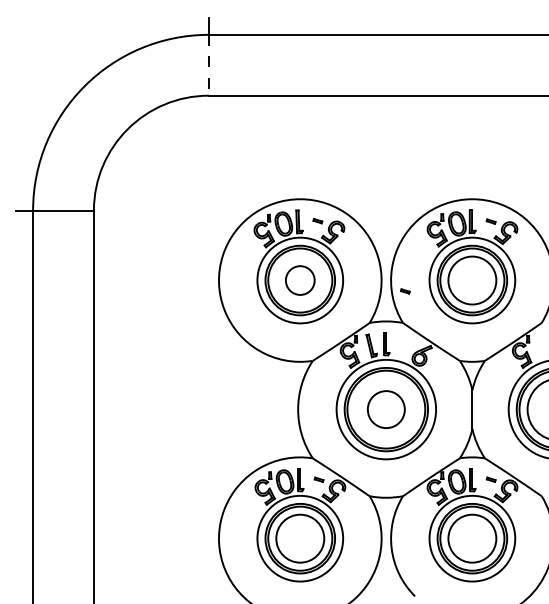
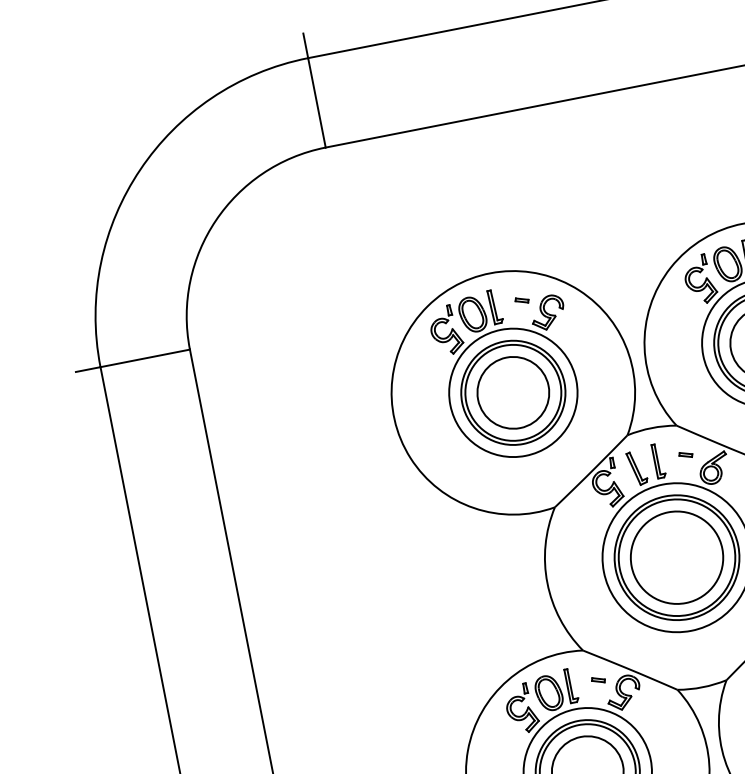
line: (208, 65) -> (316, 103), dashed -> solid
circle: (300, 280) -> (513, 392), size x1.67
part: (405, 291) -> (686, 455), moved
circle: (386, 409) -> (677, 557), size x1.67

